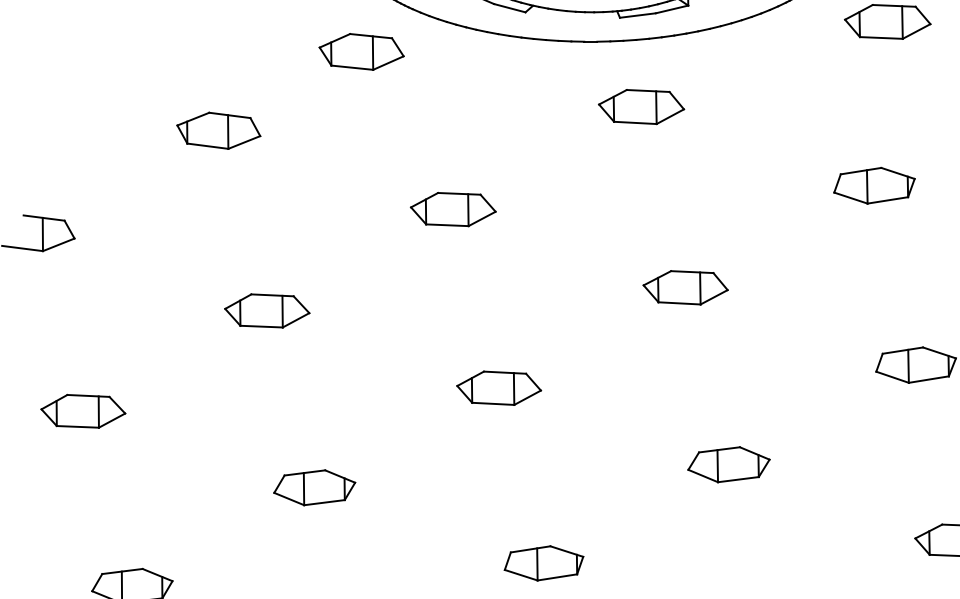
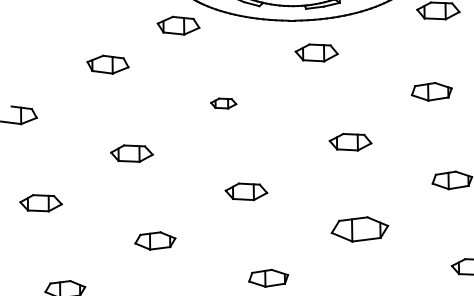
part: (452, 209) -> (223, 103), size x0.6
part: (685, 288) -> (350, 142), moved
part: (728, 464) -> (359, 229), size x1.4

